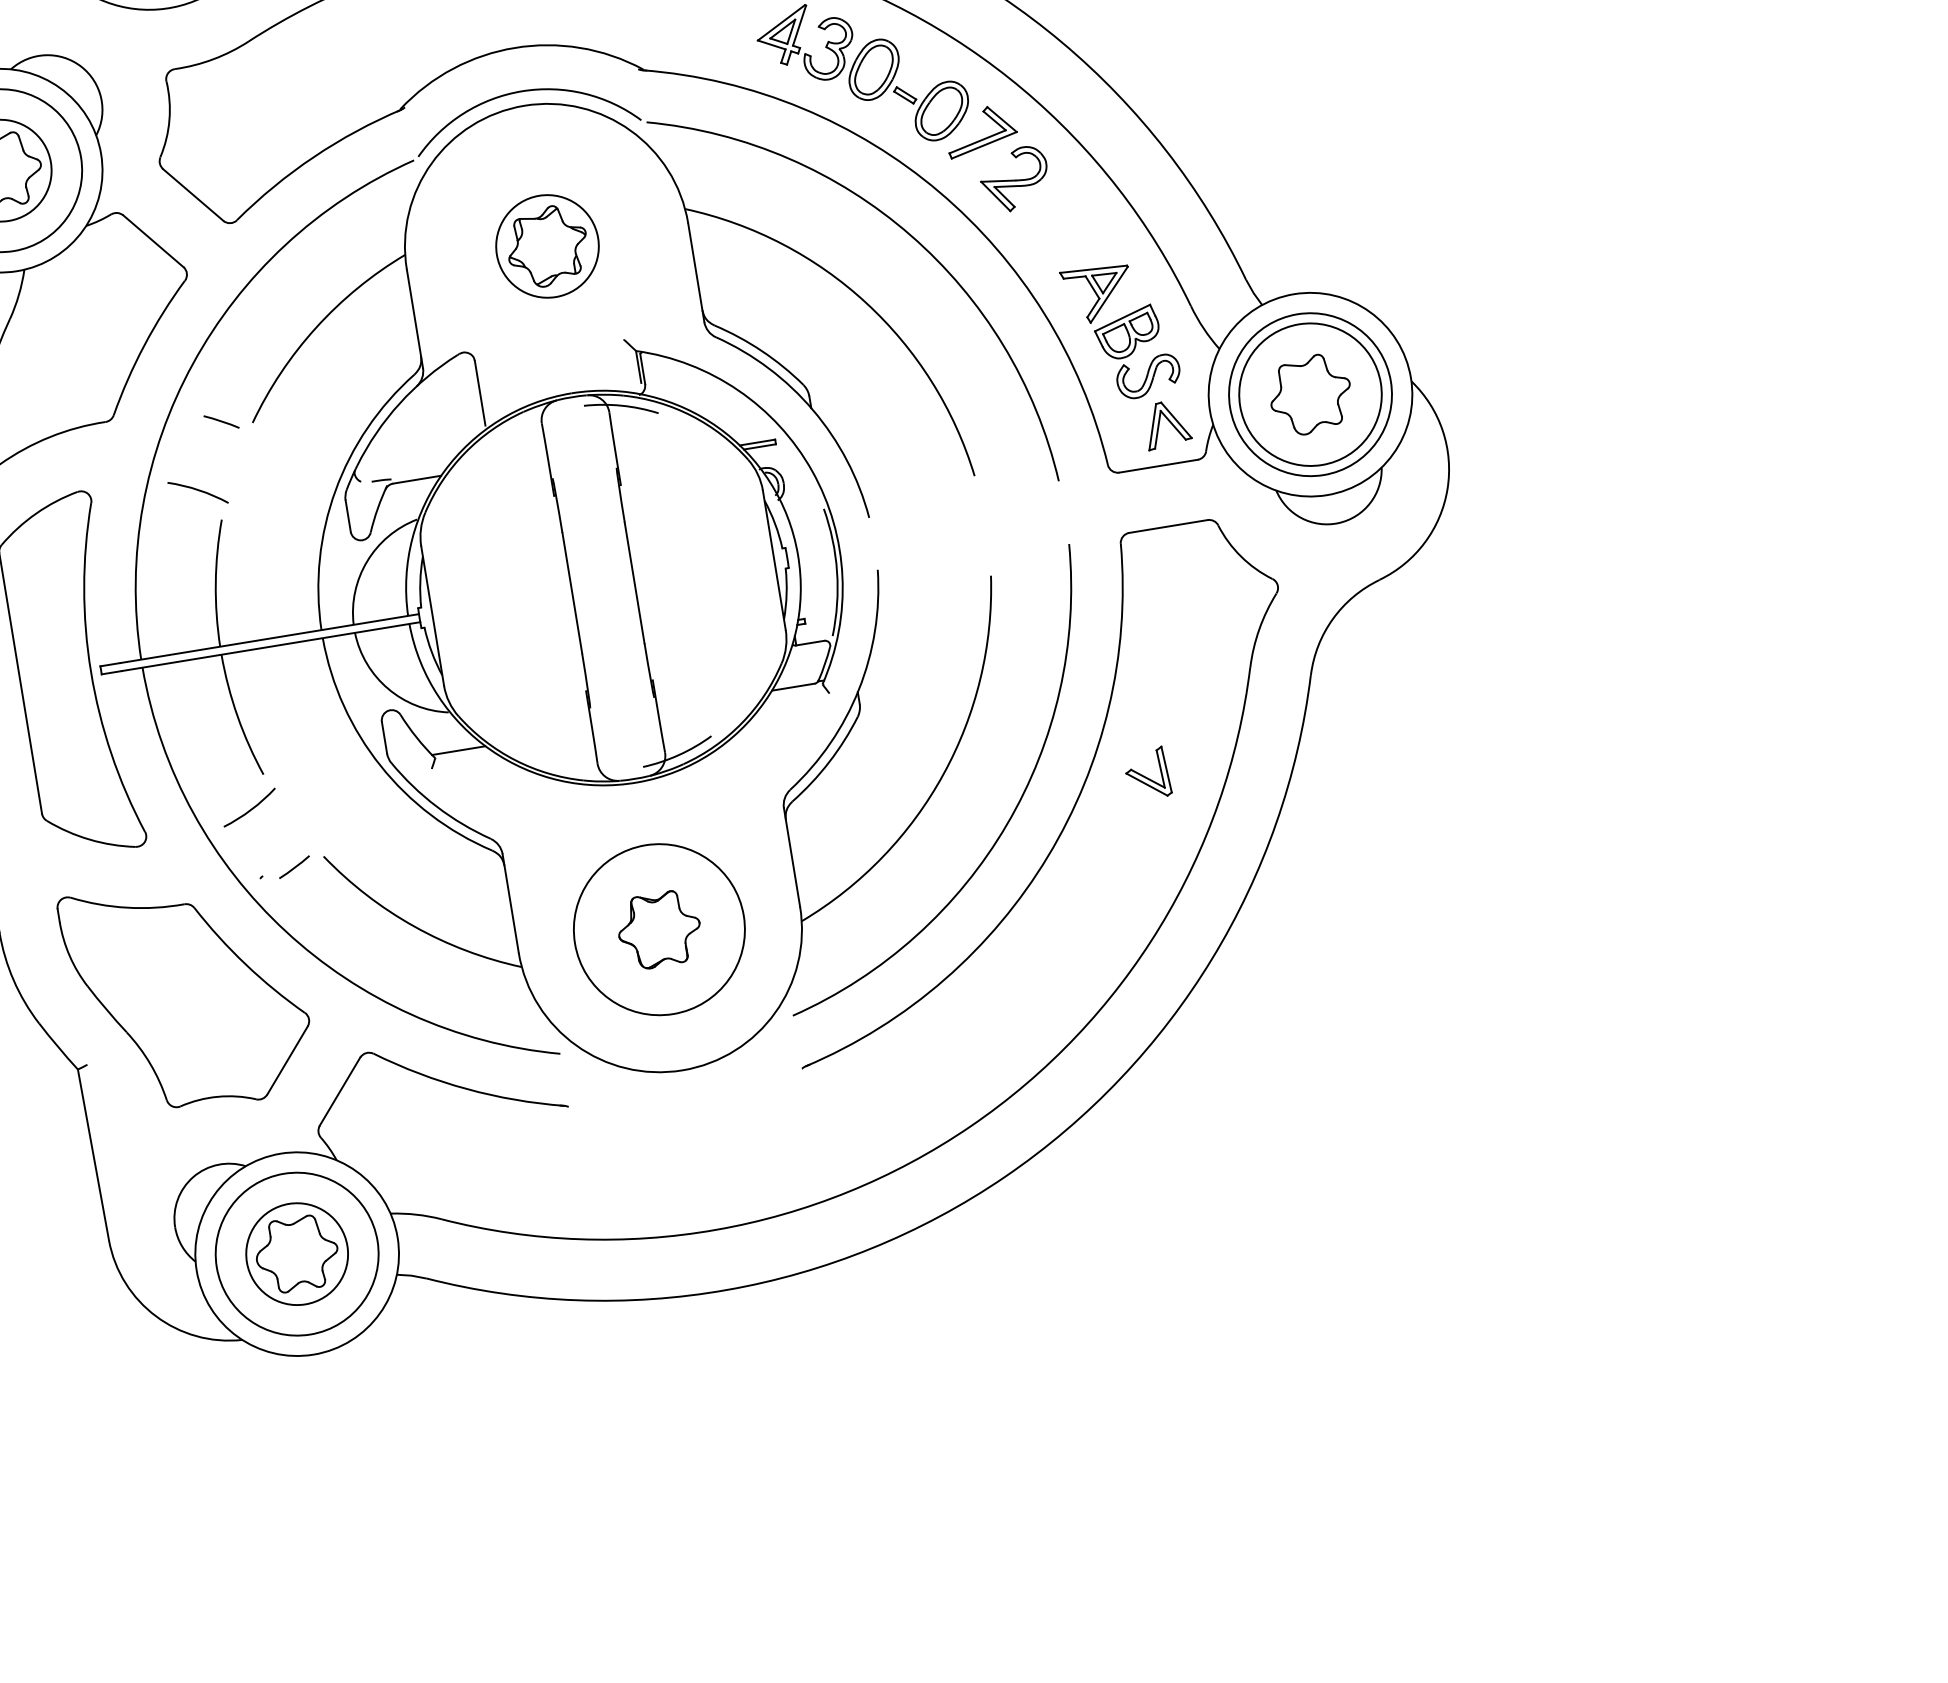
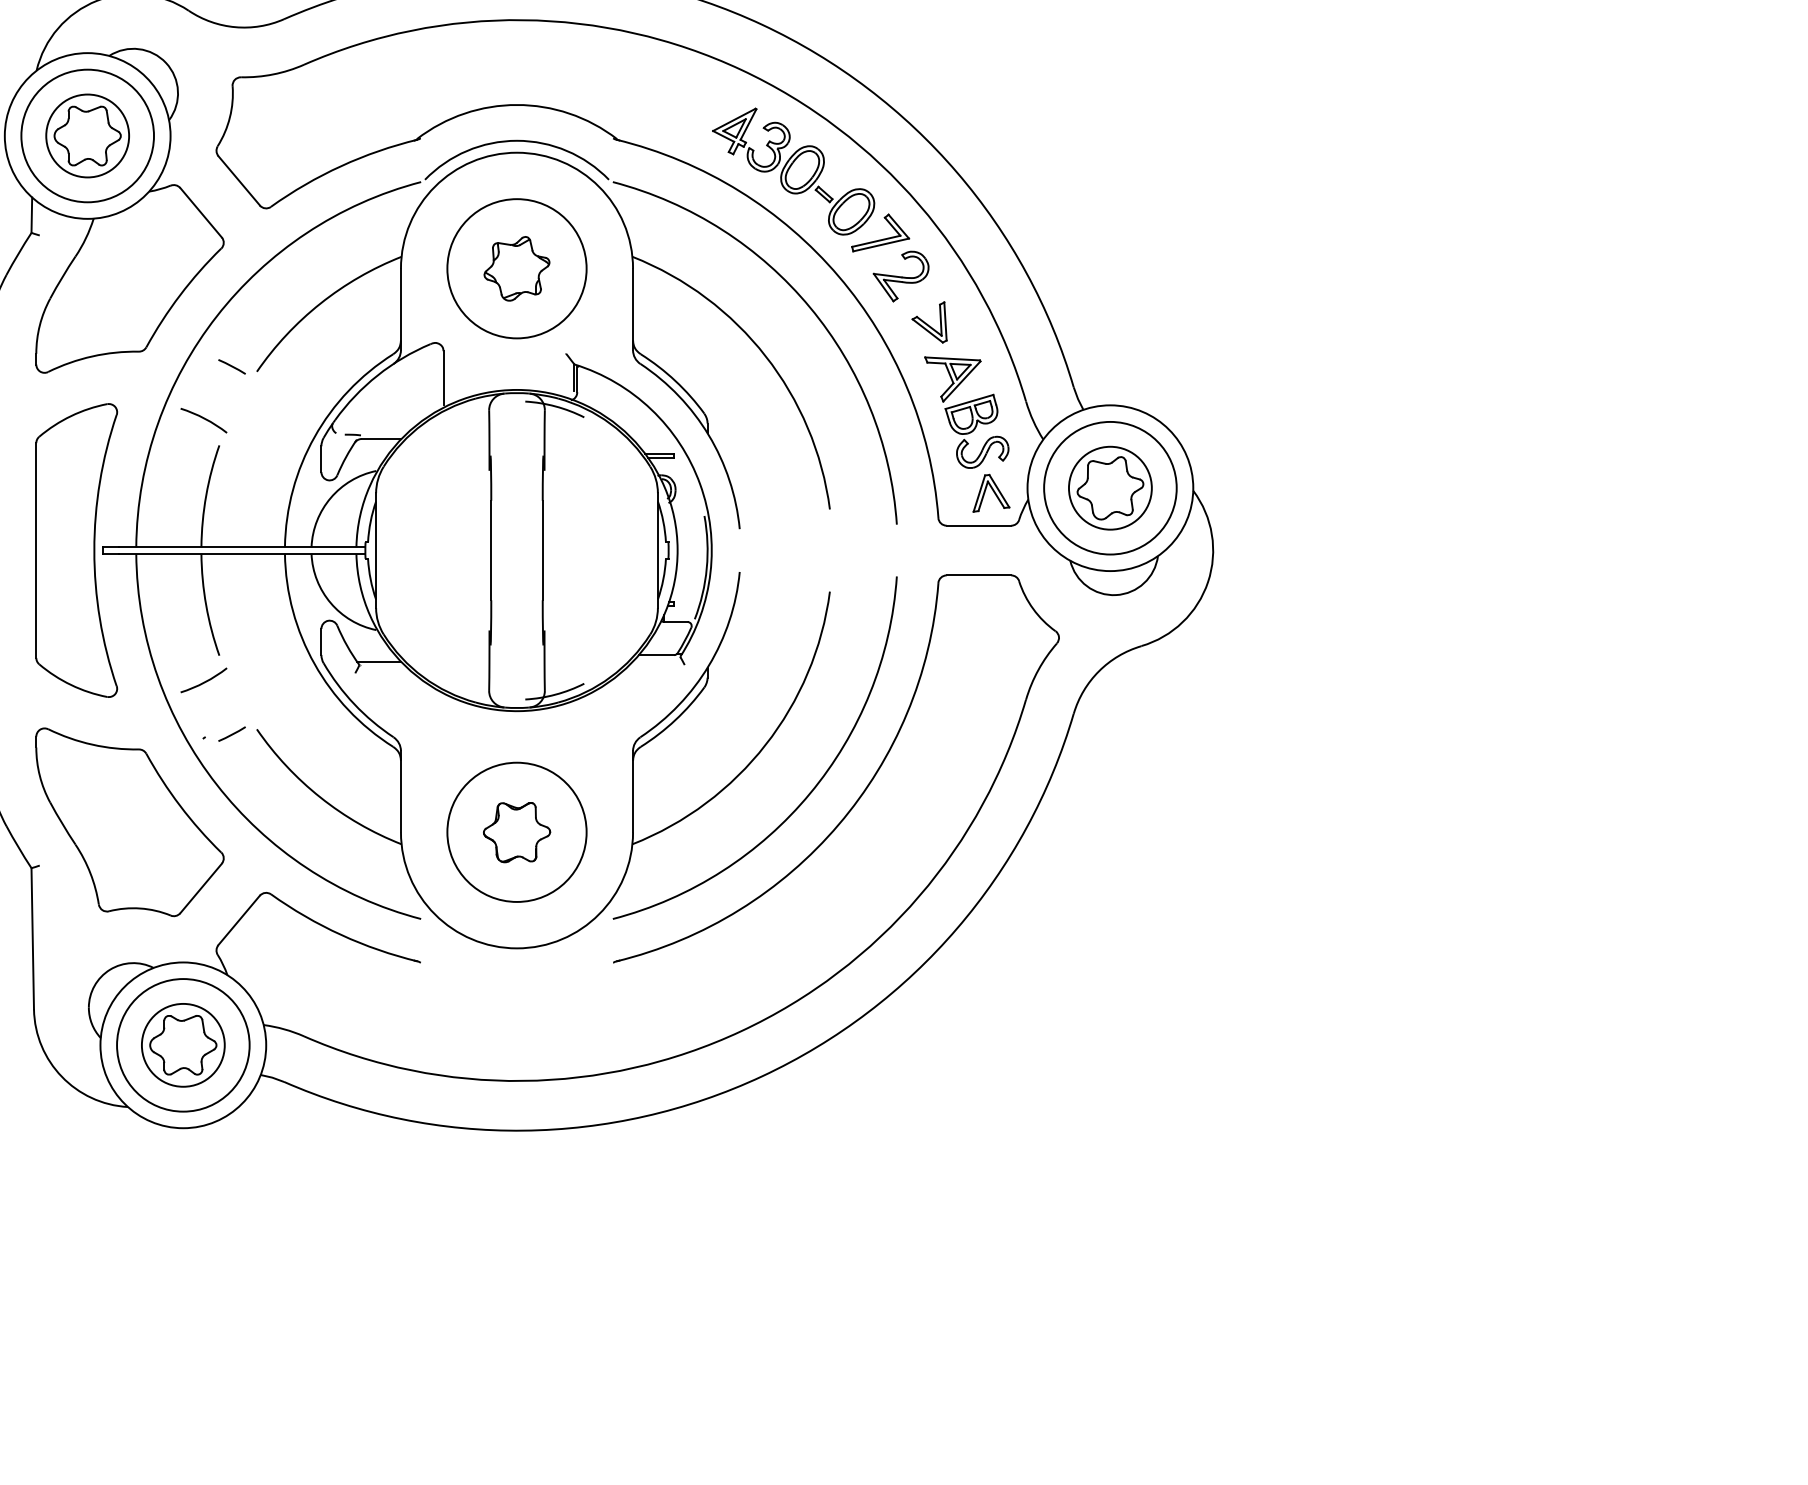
circle: (546, 246) -> (516, 268), size x1.67
circle: (1309, 393) -> (1109, 487), size x0.71
part: (1147, 774) -> (929, 322), moved

